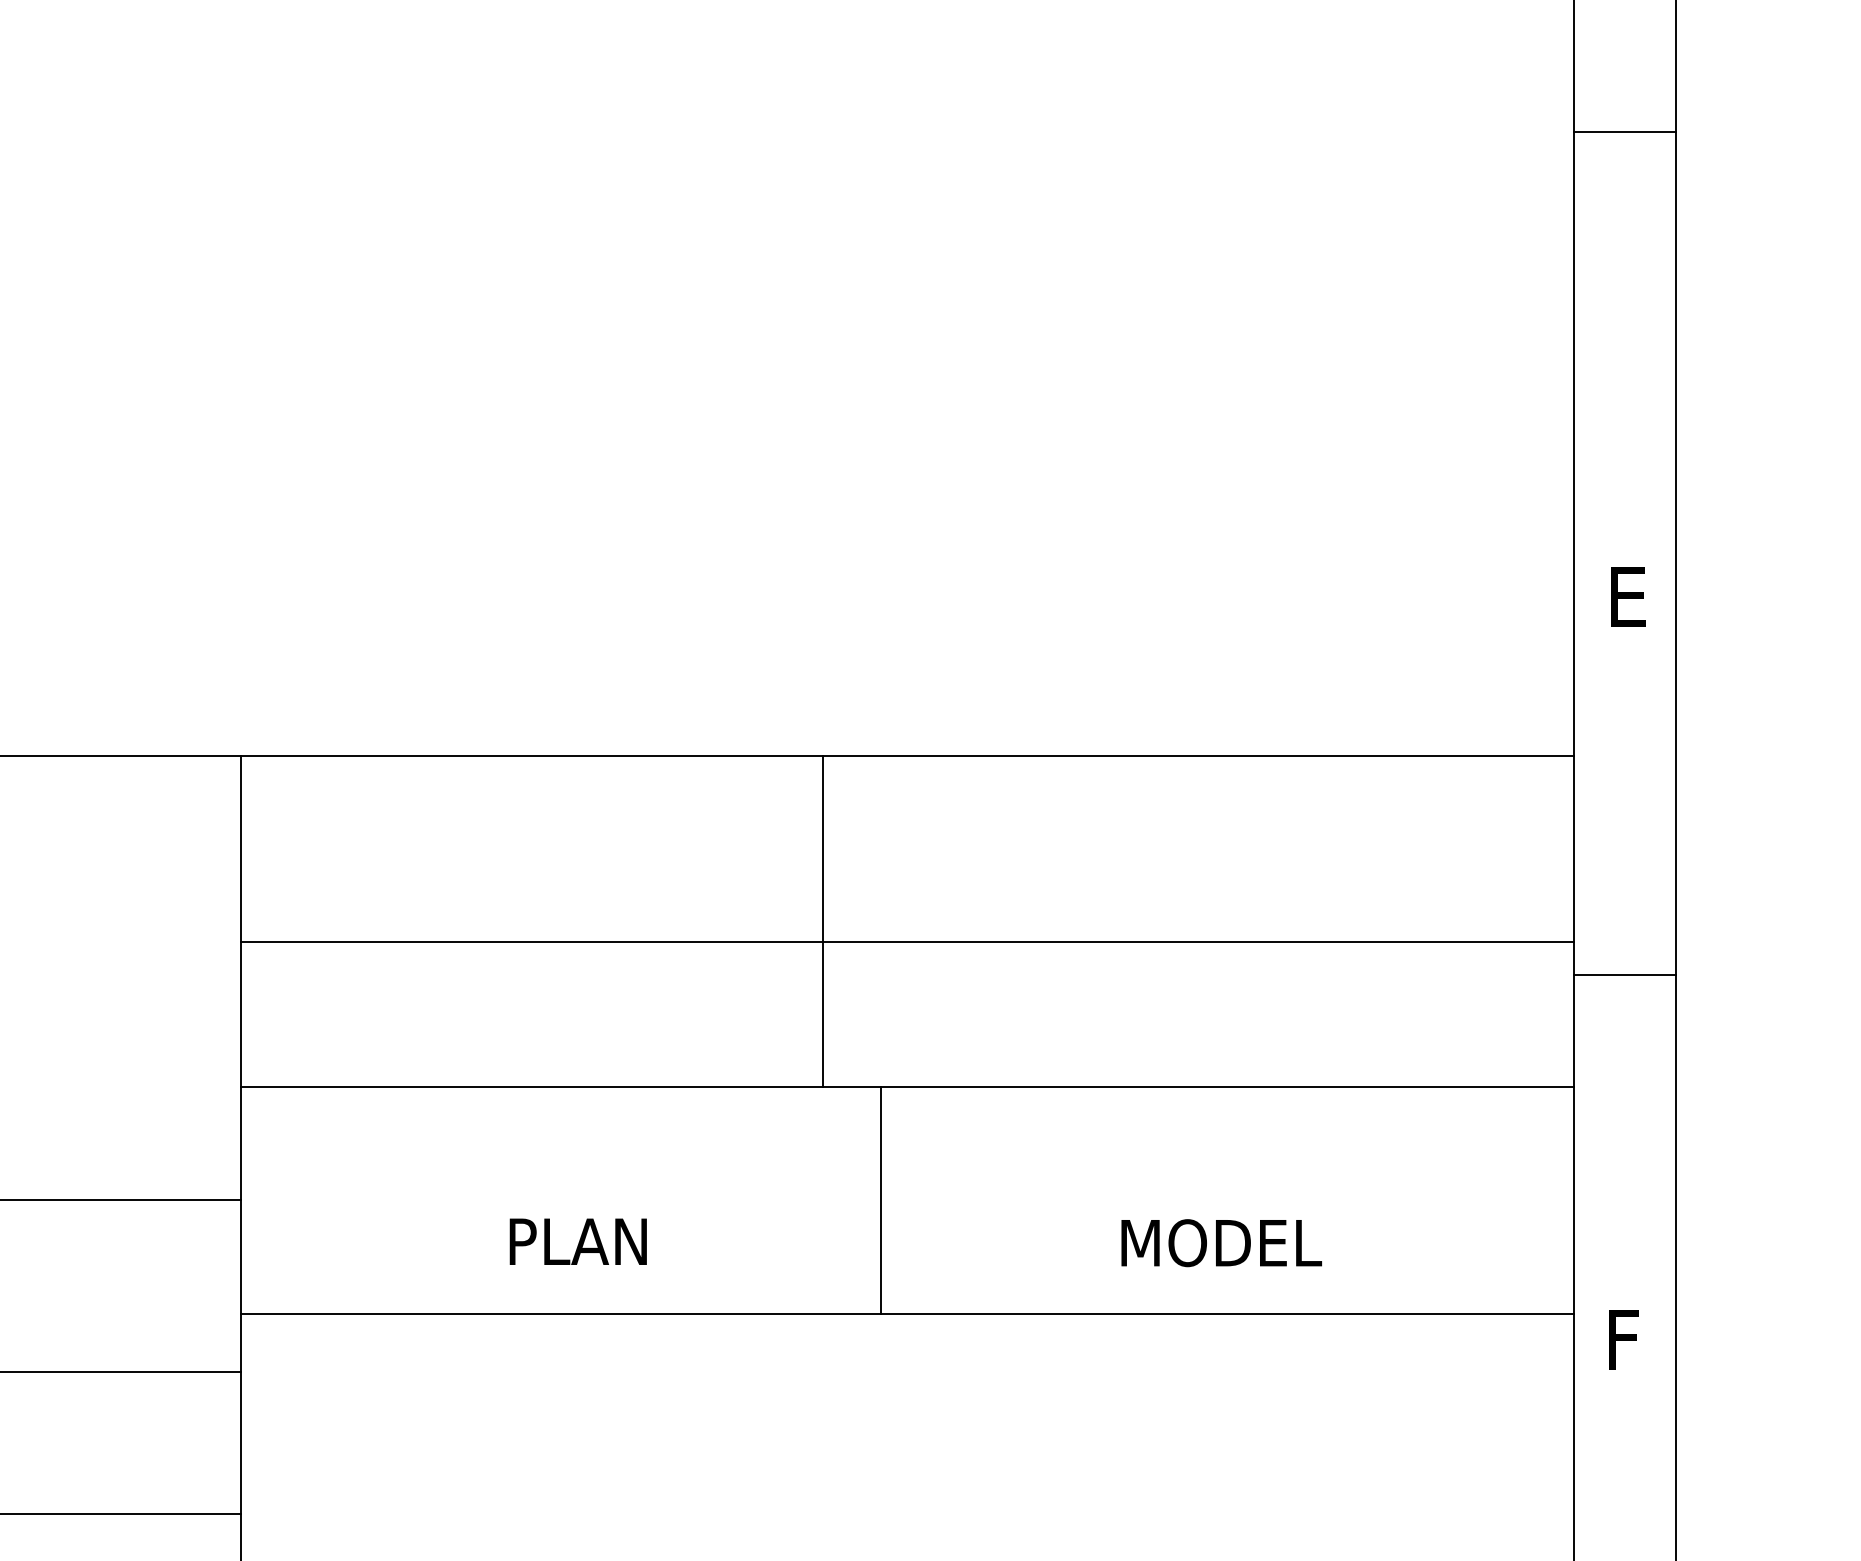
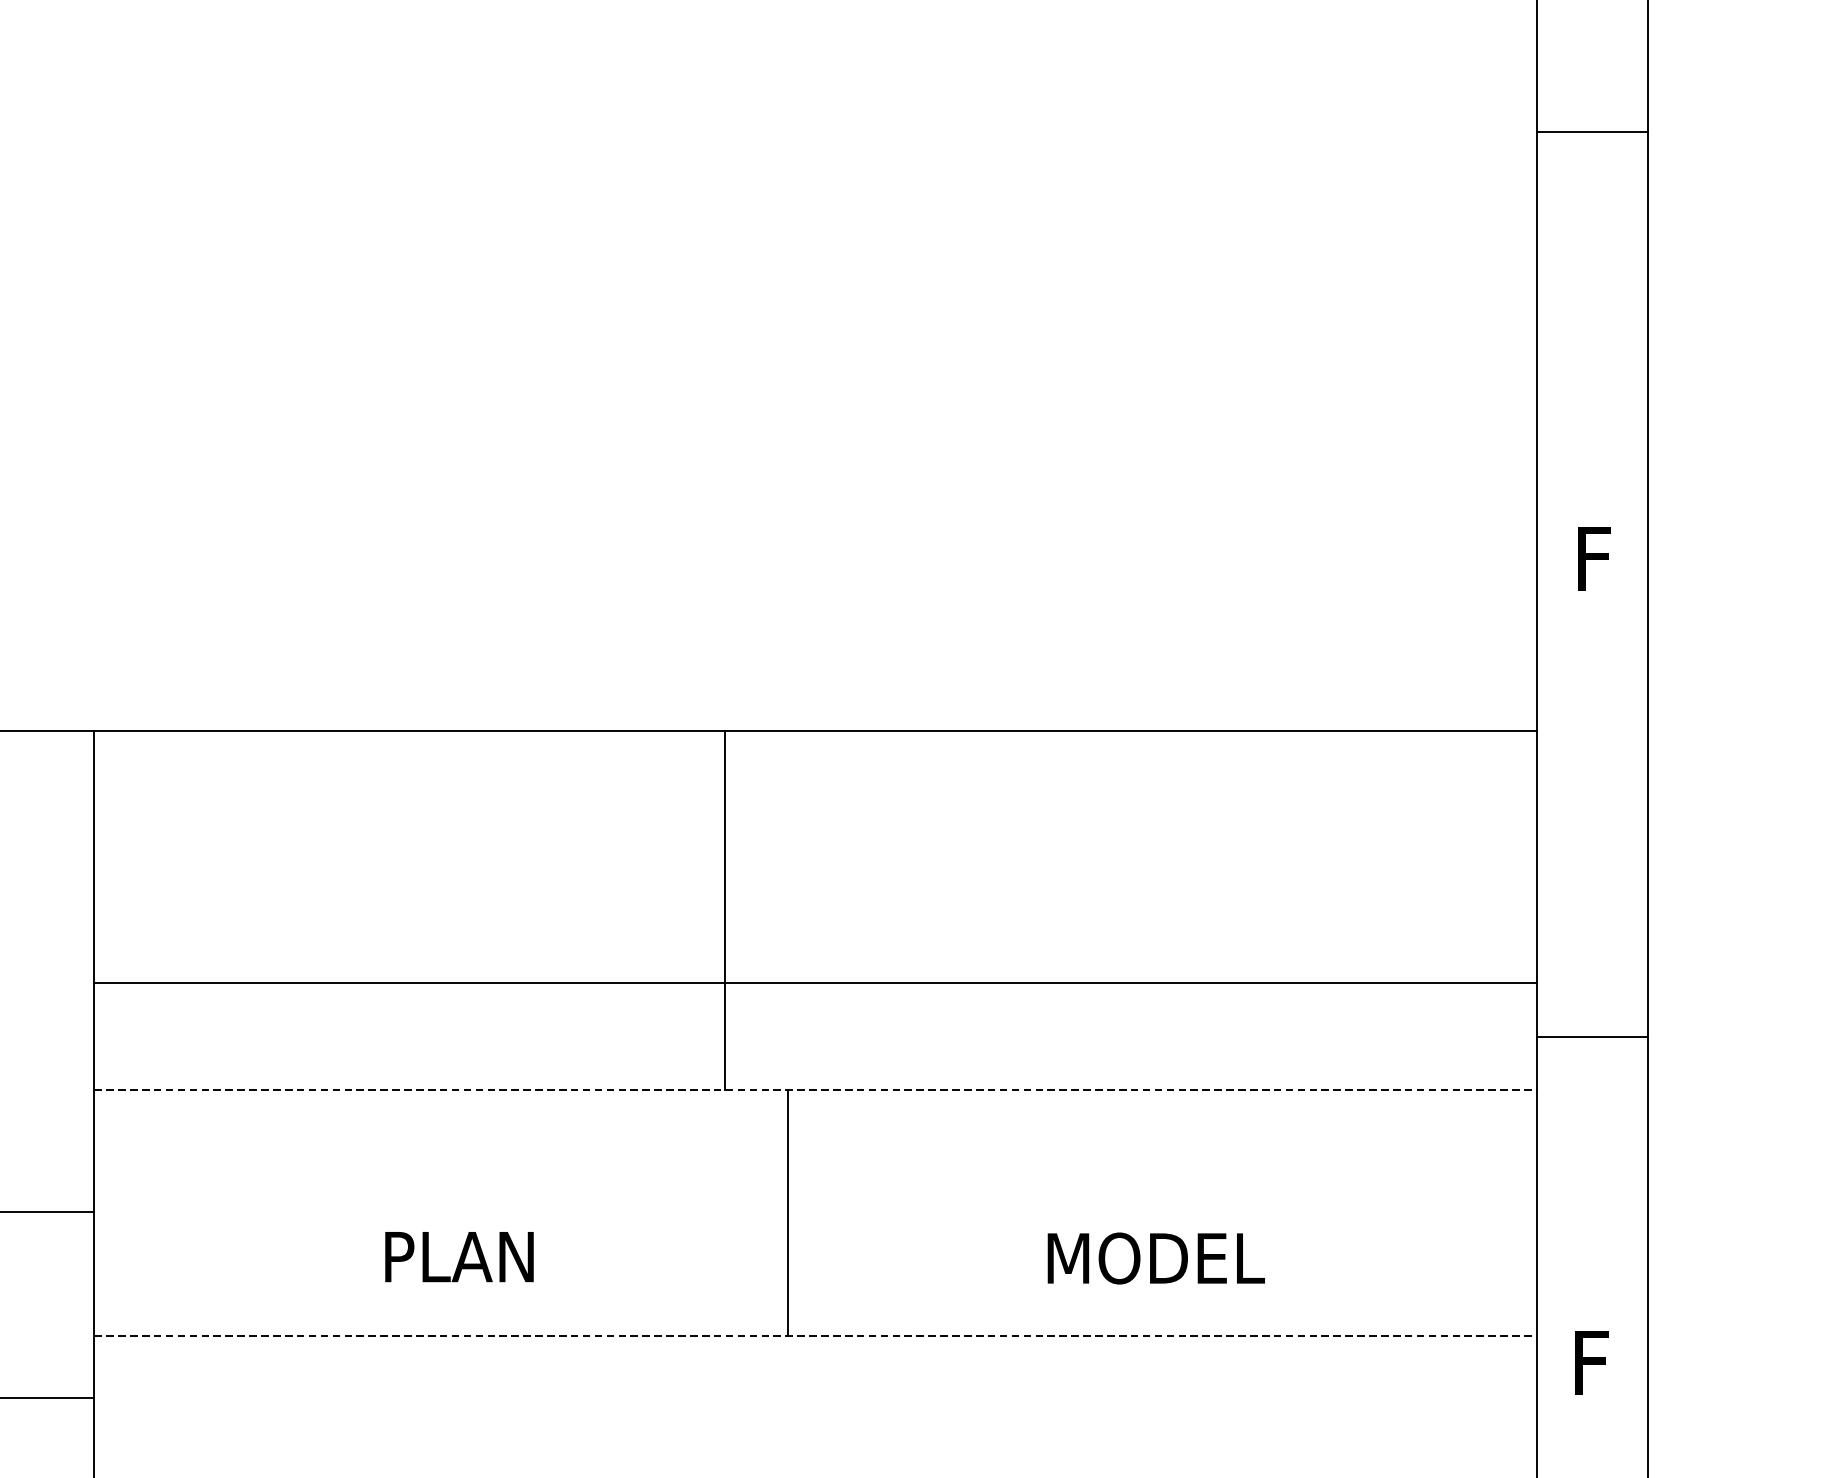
line: (1624, 132) -> (1592, 132), moved
text: (1631, 596) -> (1600, 558), E -> F
line: (907, 942) -> (816, 983), moved
line: (1624, 975) -> (1592, 1037), moved
line: (907, 1087) -> (816, 1089), solid -> dashed
line: (907, 1314) -> (816, 1335), solid -> dashed

